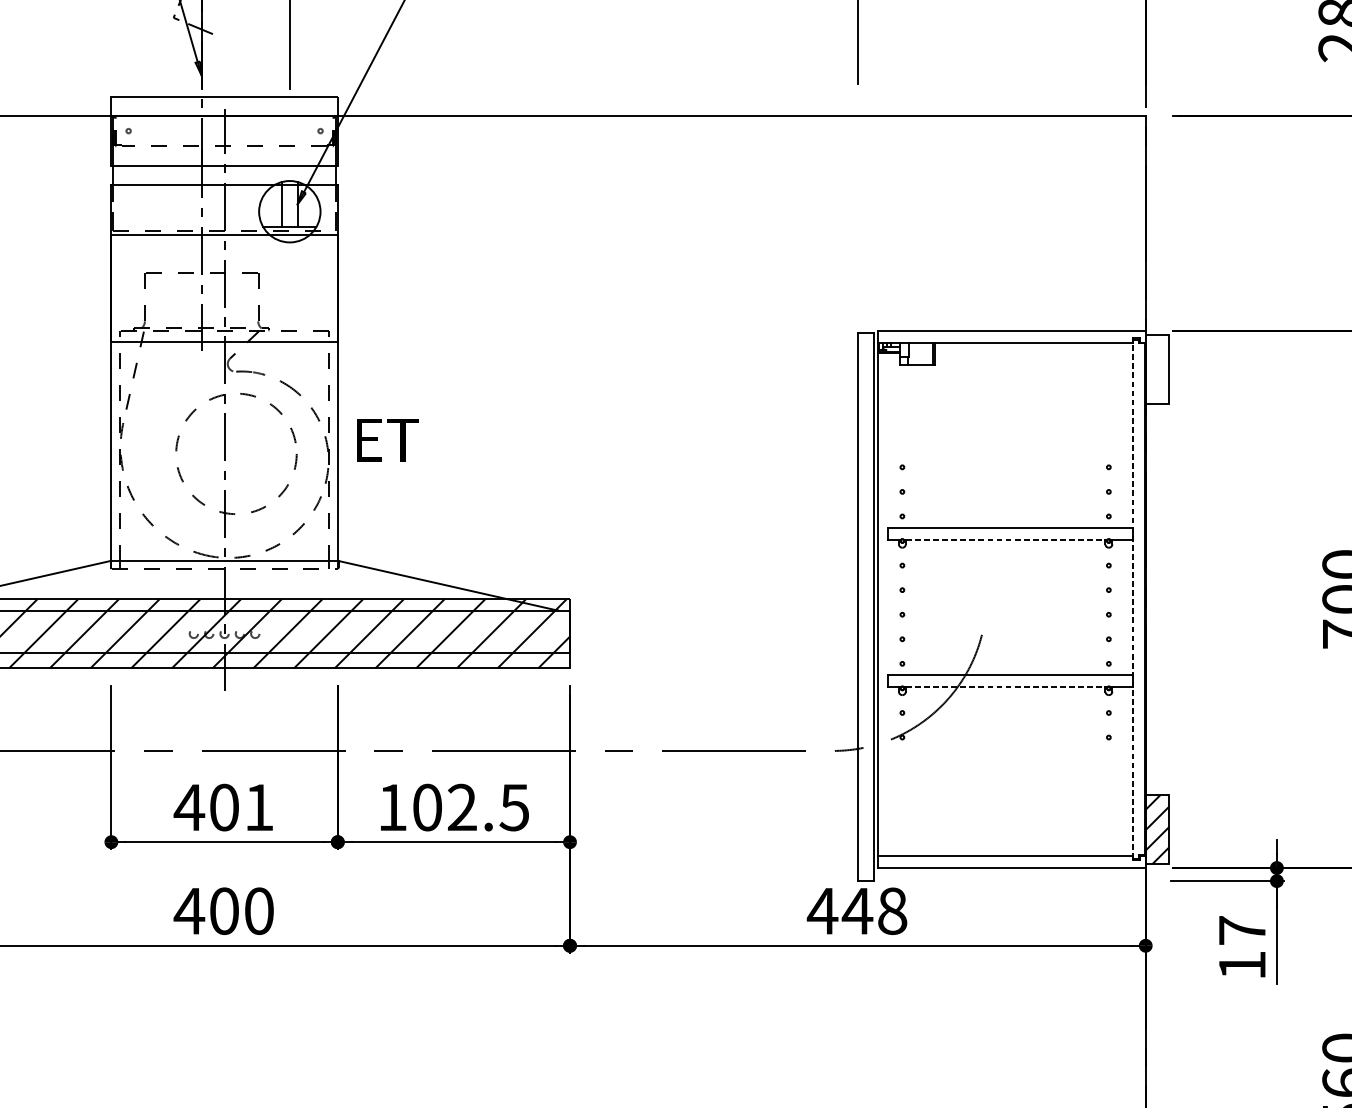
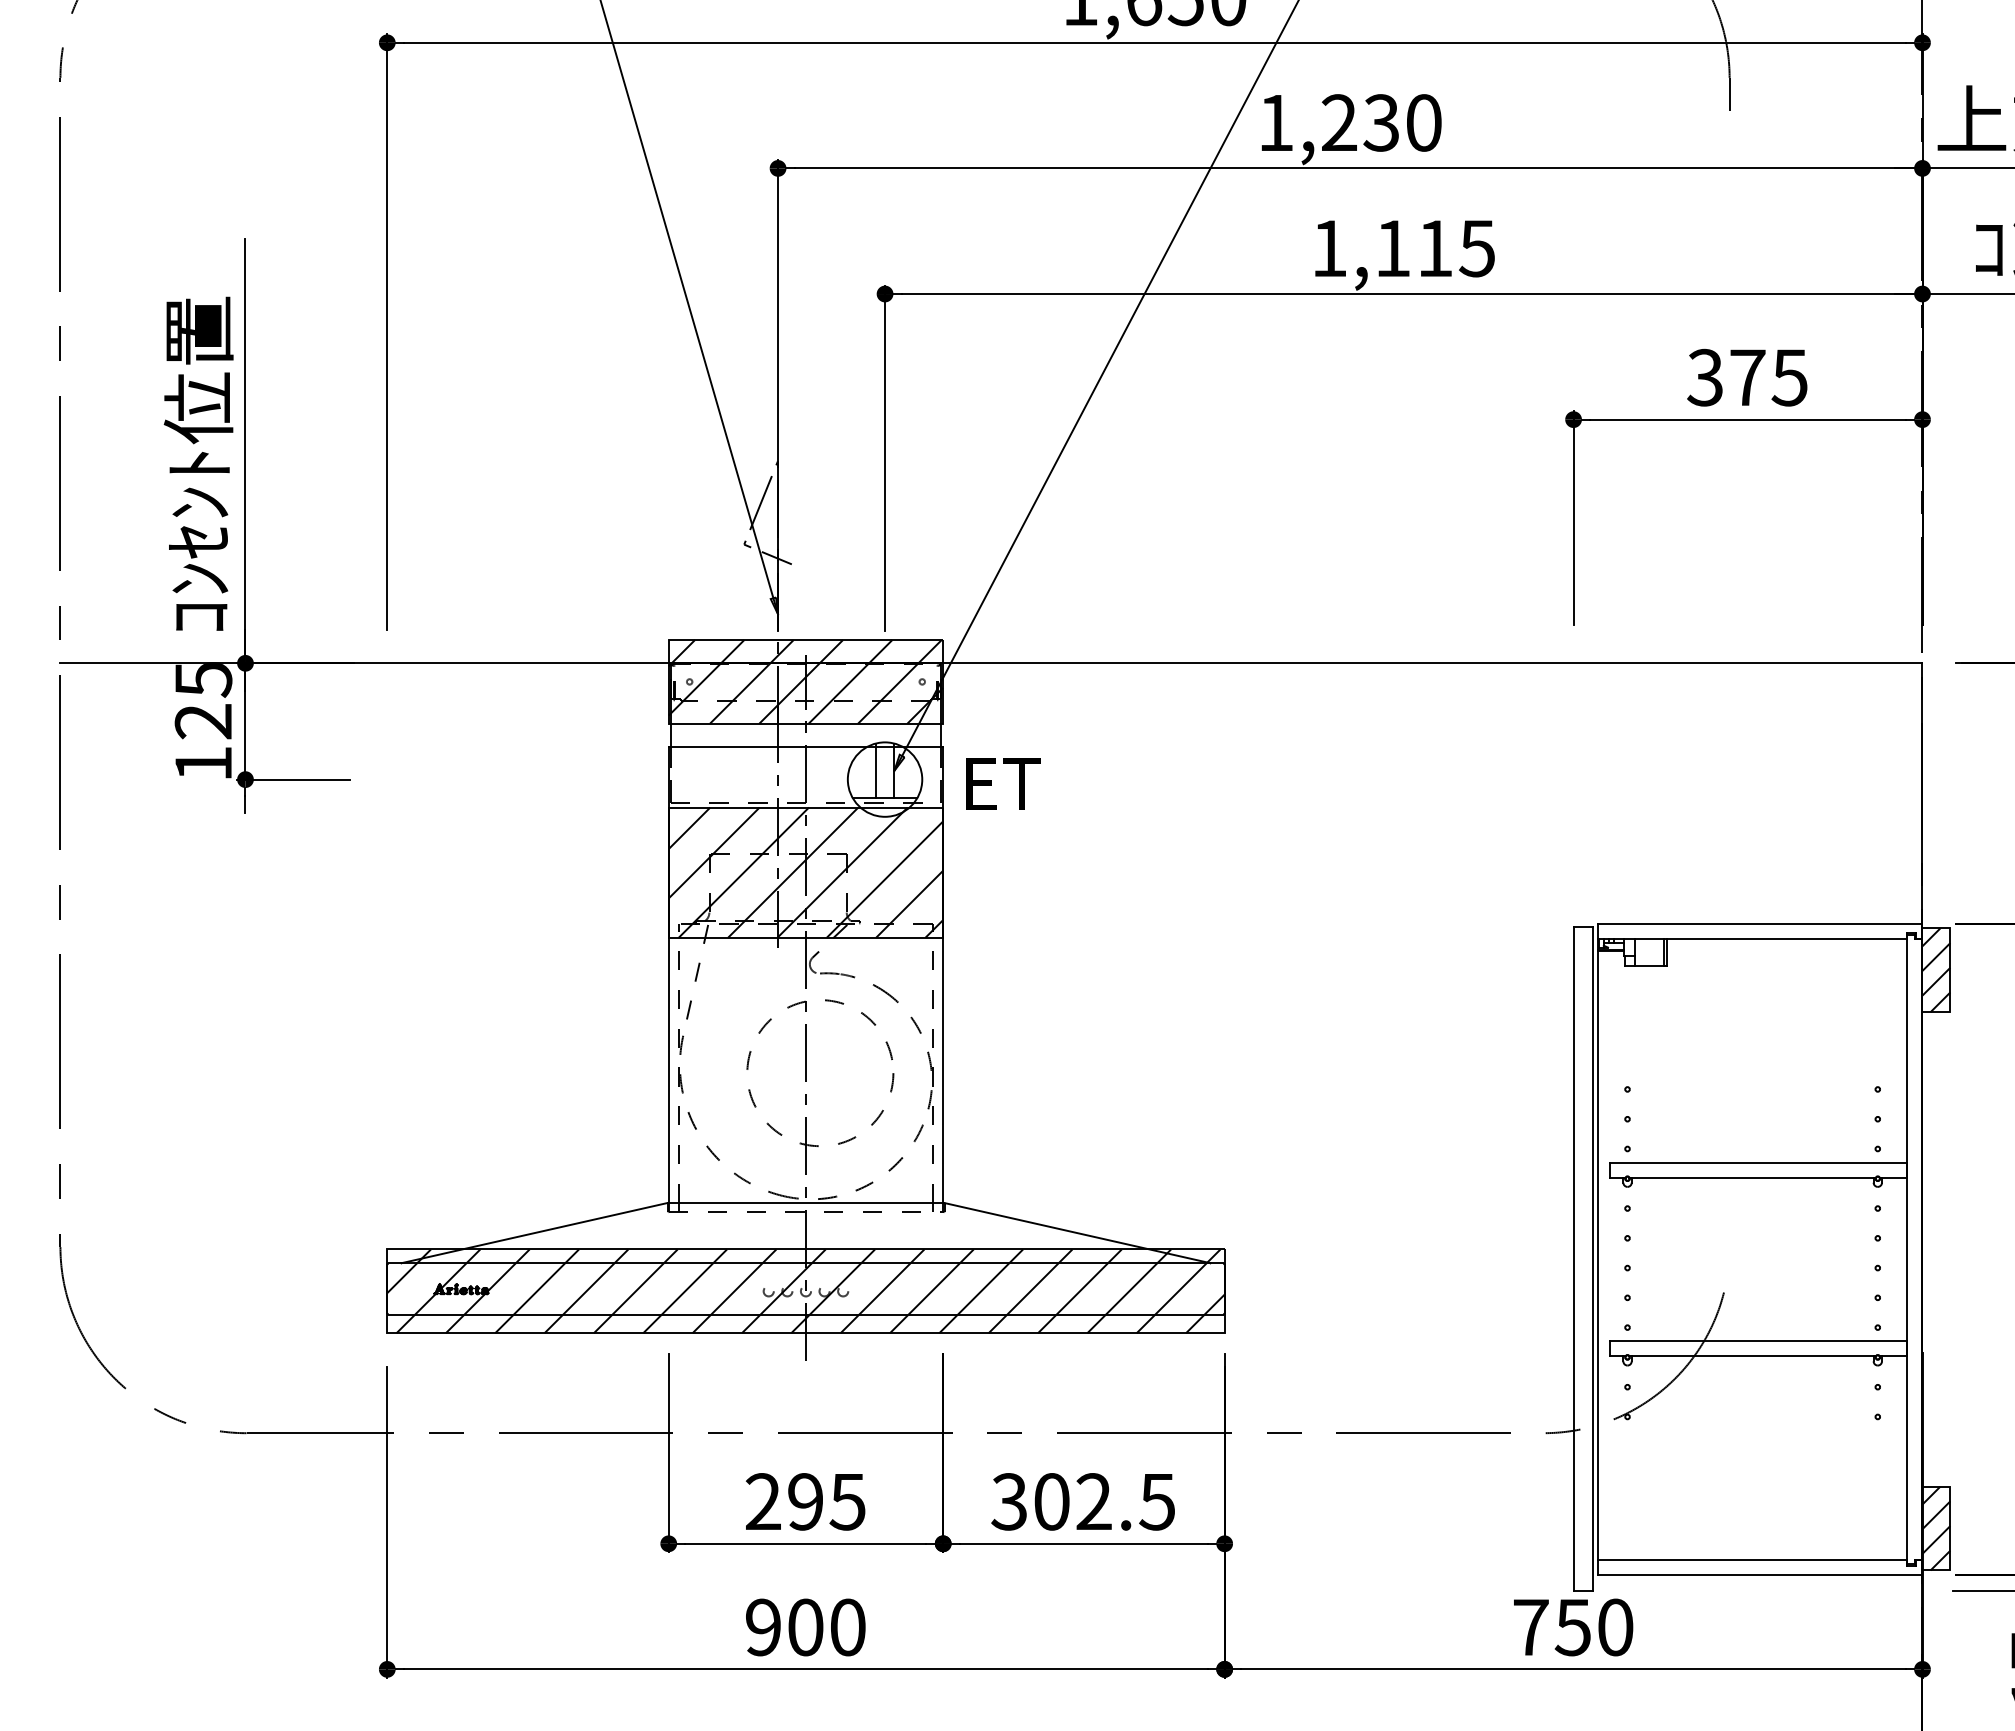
hatch: (224, 130) -> (805, 681), added
hatch: (224, 288) -> (805, 872), added
hatch: (1157, 369) -> (1936, 970), added
text: (387, 439) -> (1003, 783), moved
line: (1005, 539) -> (1752, 1177), dashed -> solid
line: (1133, 599) -> (1907, 1249), dashed -> solid
line: (1005, 687) -> (1752, 1356), dashed -> solid
text: (223, 807) -> (804, 1501), 401 -> 295
text: (391, 807) -> (1008, 1501), 102.5 -> 302.5
text: (189, 911) -> (763, 1627), 400 -> 900
text: (856, 911) -> (1572, 1627), 448 -> 750

